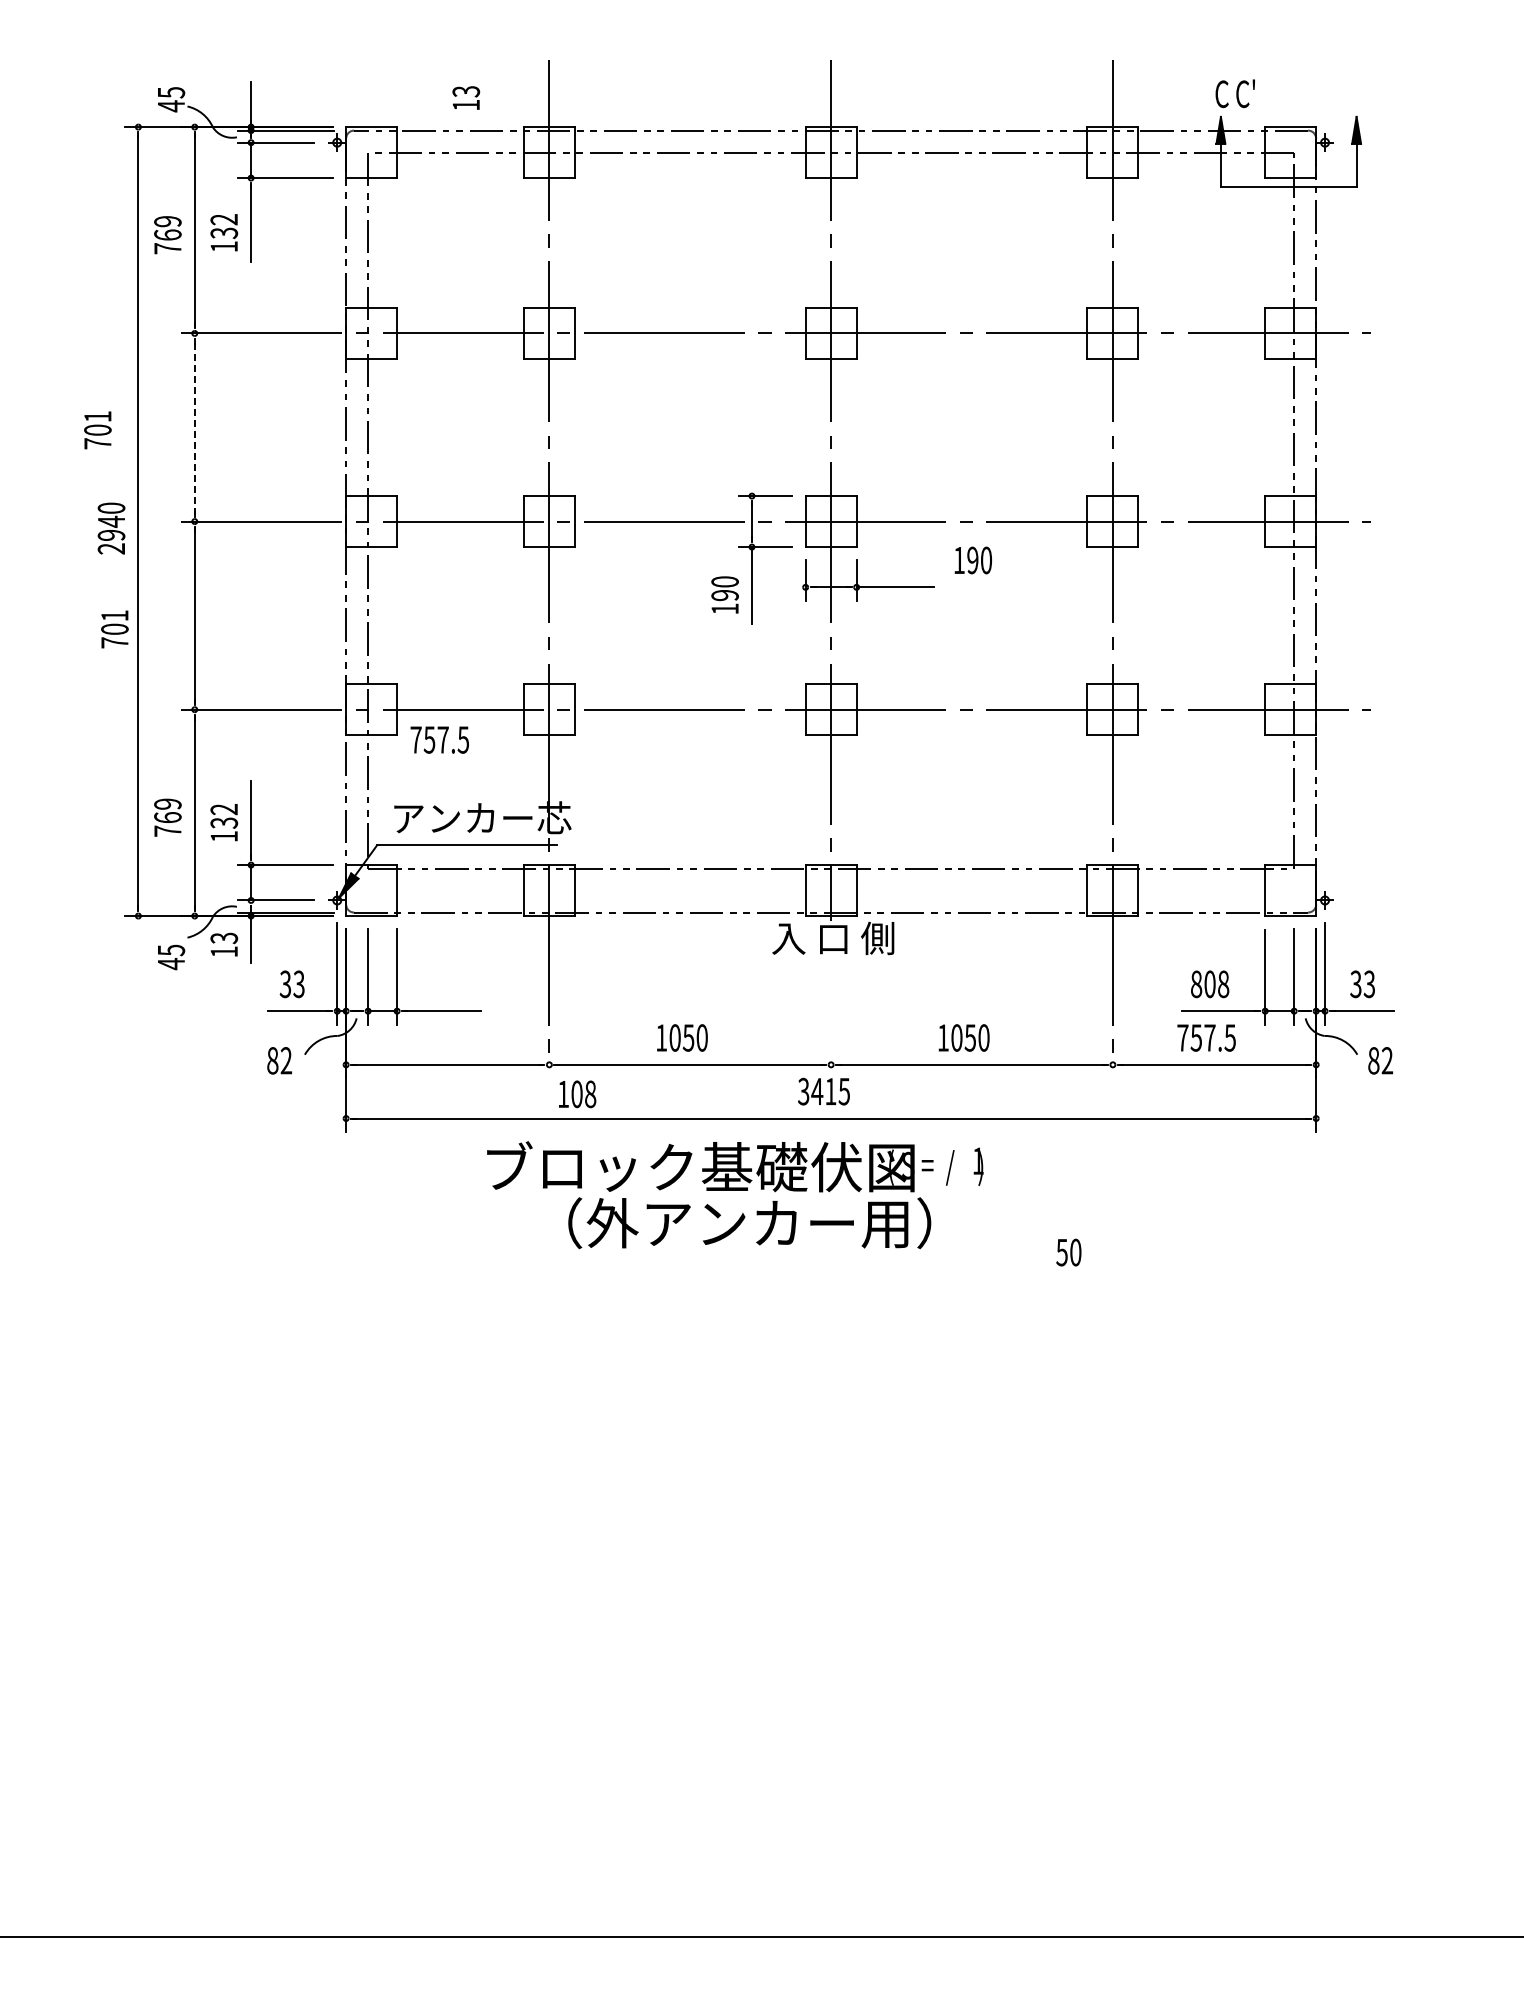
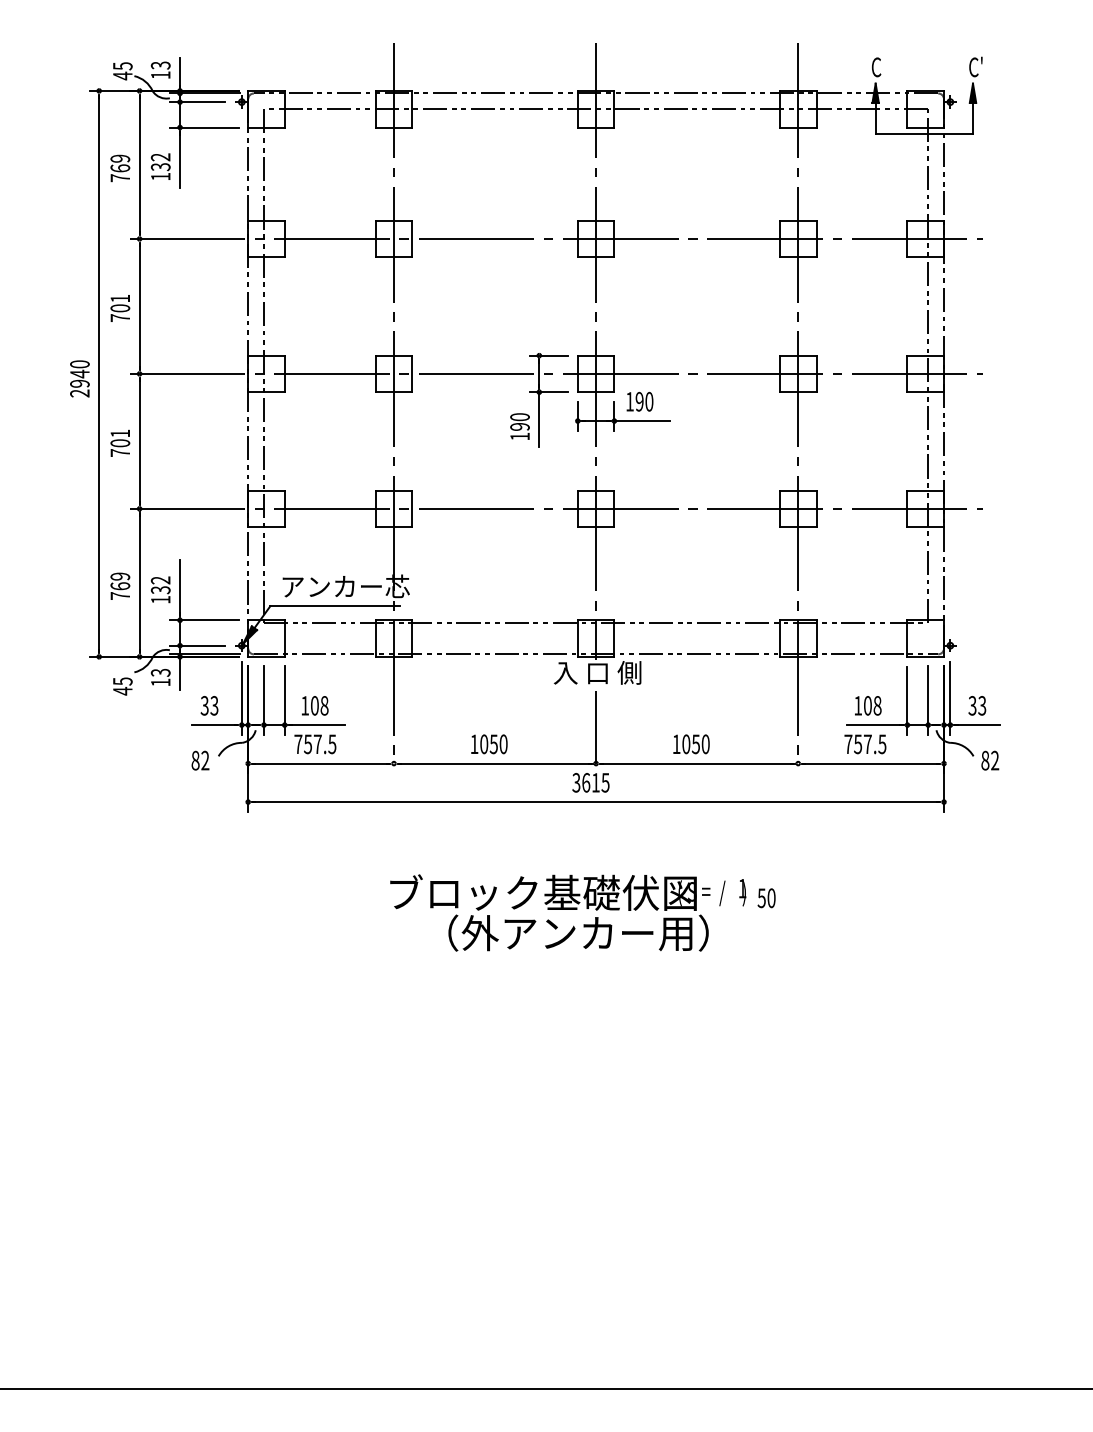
text: (1245, 93) -> (975, 66), moved
text: (466, 97) -> (160, 69), moved
line: (194, 427) -> (139, 306), dashed -> solid
text: (97, 430) -> (120, 308), moved
text: (972, 560) -> (639, 401), moved
text: (114, 629) -> (120, 443), moved
text: (439, 739) -> (315, 743), moved
text: (1196, 984) -> (858, 705), 808 -> 108
line: (831, 1013) -> (596, 726), added
text: (817, 1091) -> (586, 782), 3415 -> 3615
text: (577, 1094) -> (315, 705), moved
text: (735, 1195) -> (568, 913), moved

